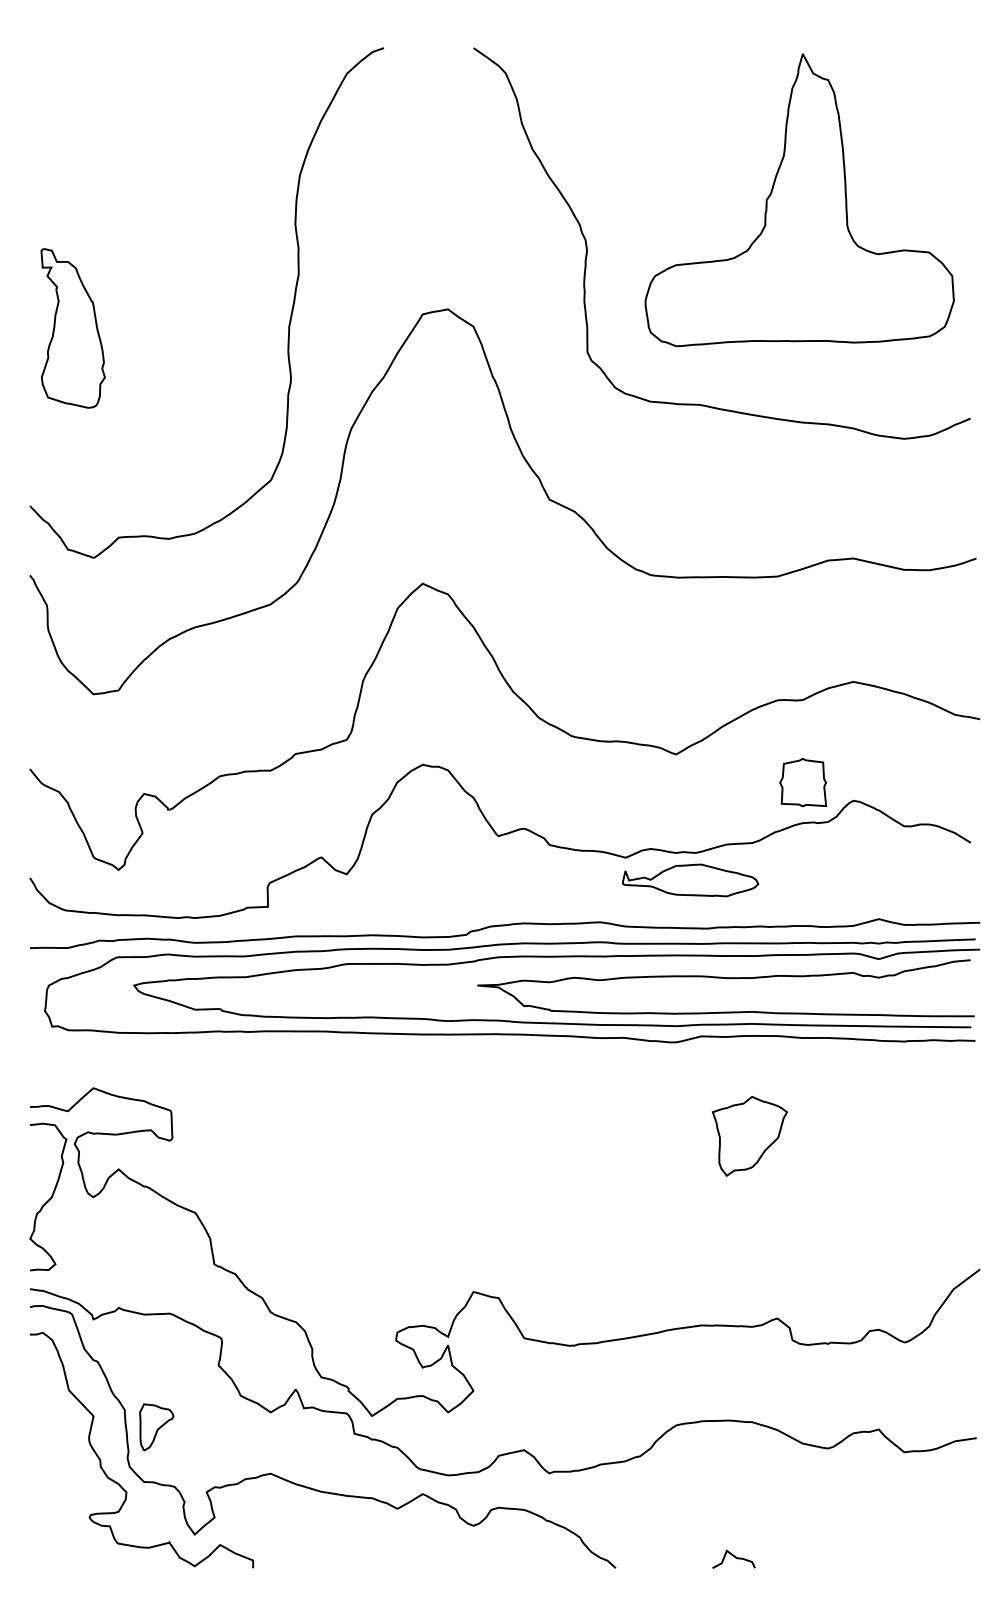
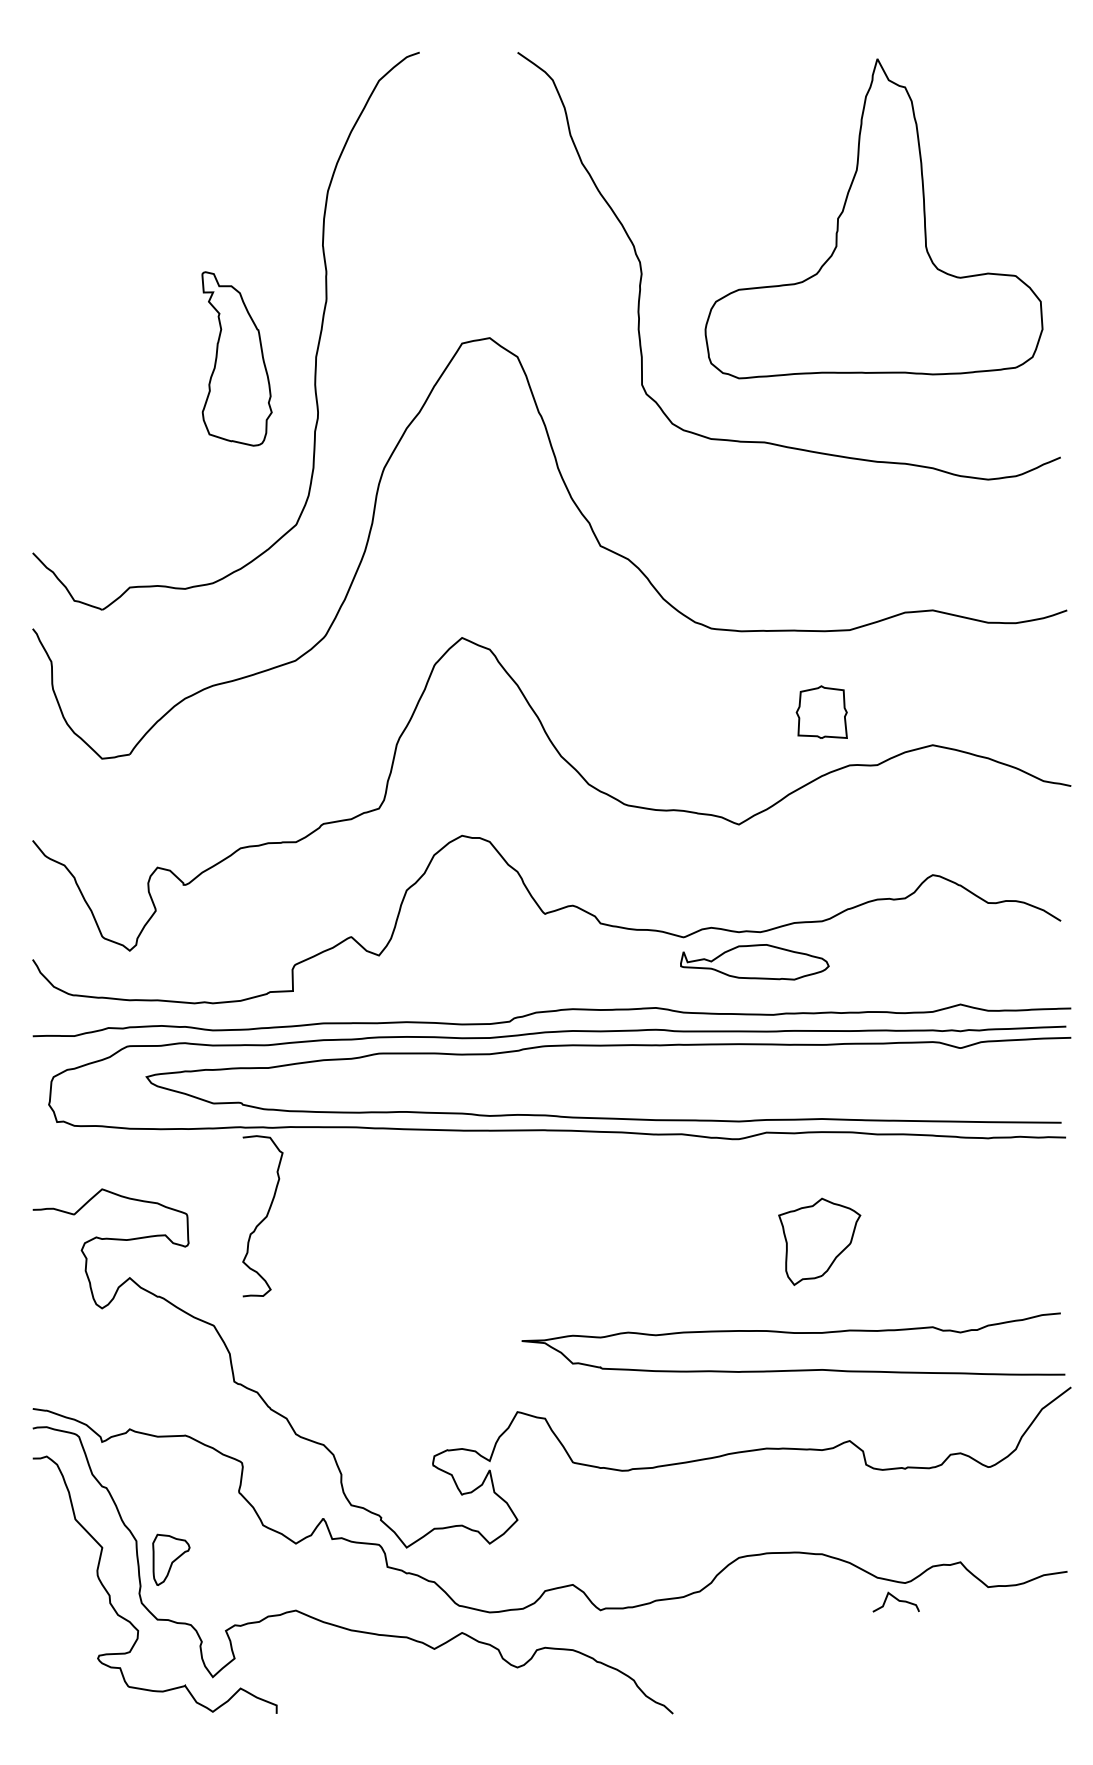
part: (72, 328) -> (236, 358), moved
part: (802, 781) -> (821, 711), moved
curve: (726, 978) -> (793, 1333), moved
curve: (49, 1198) -> (264, 1217), moved
curve: (733, 1556) -> (895, 1599), moved

